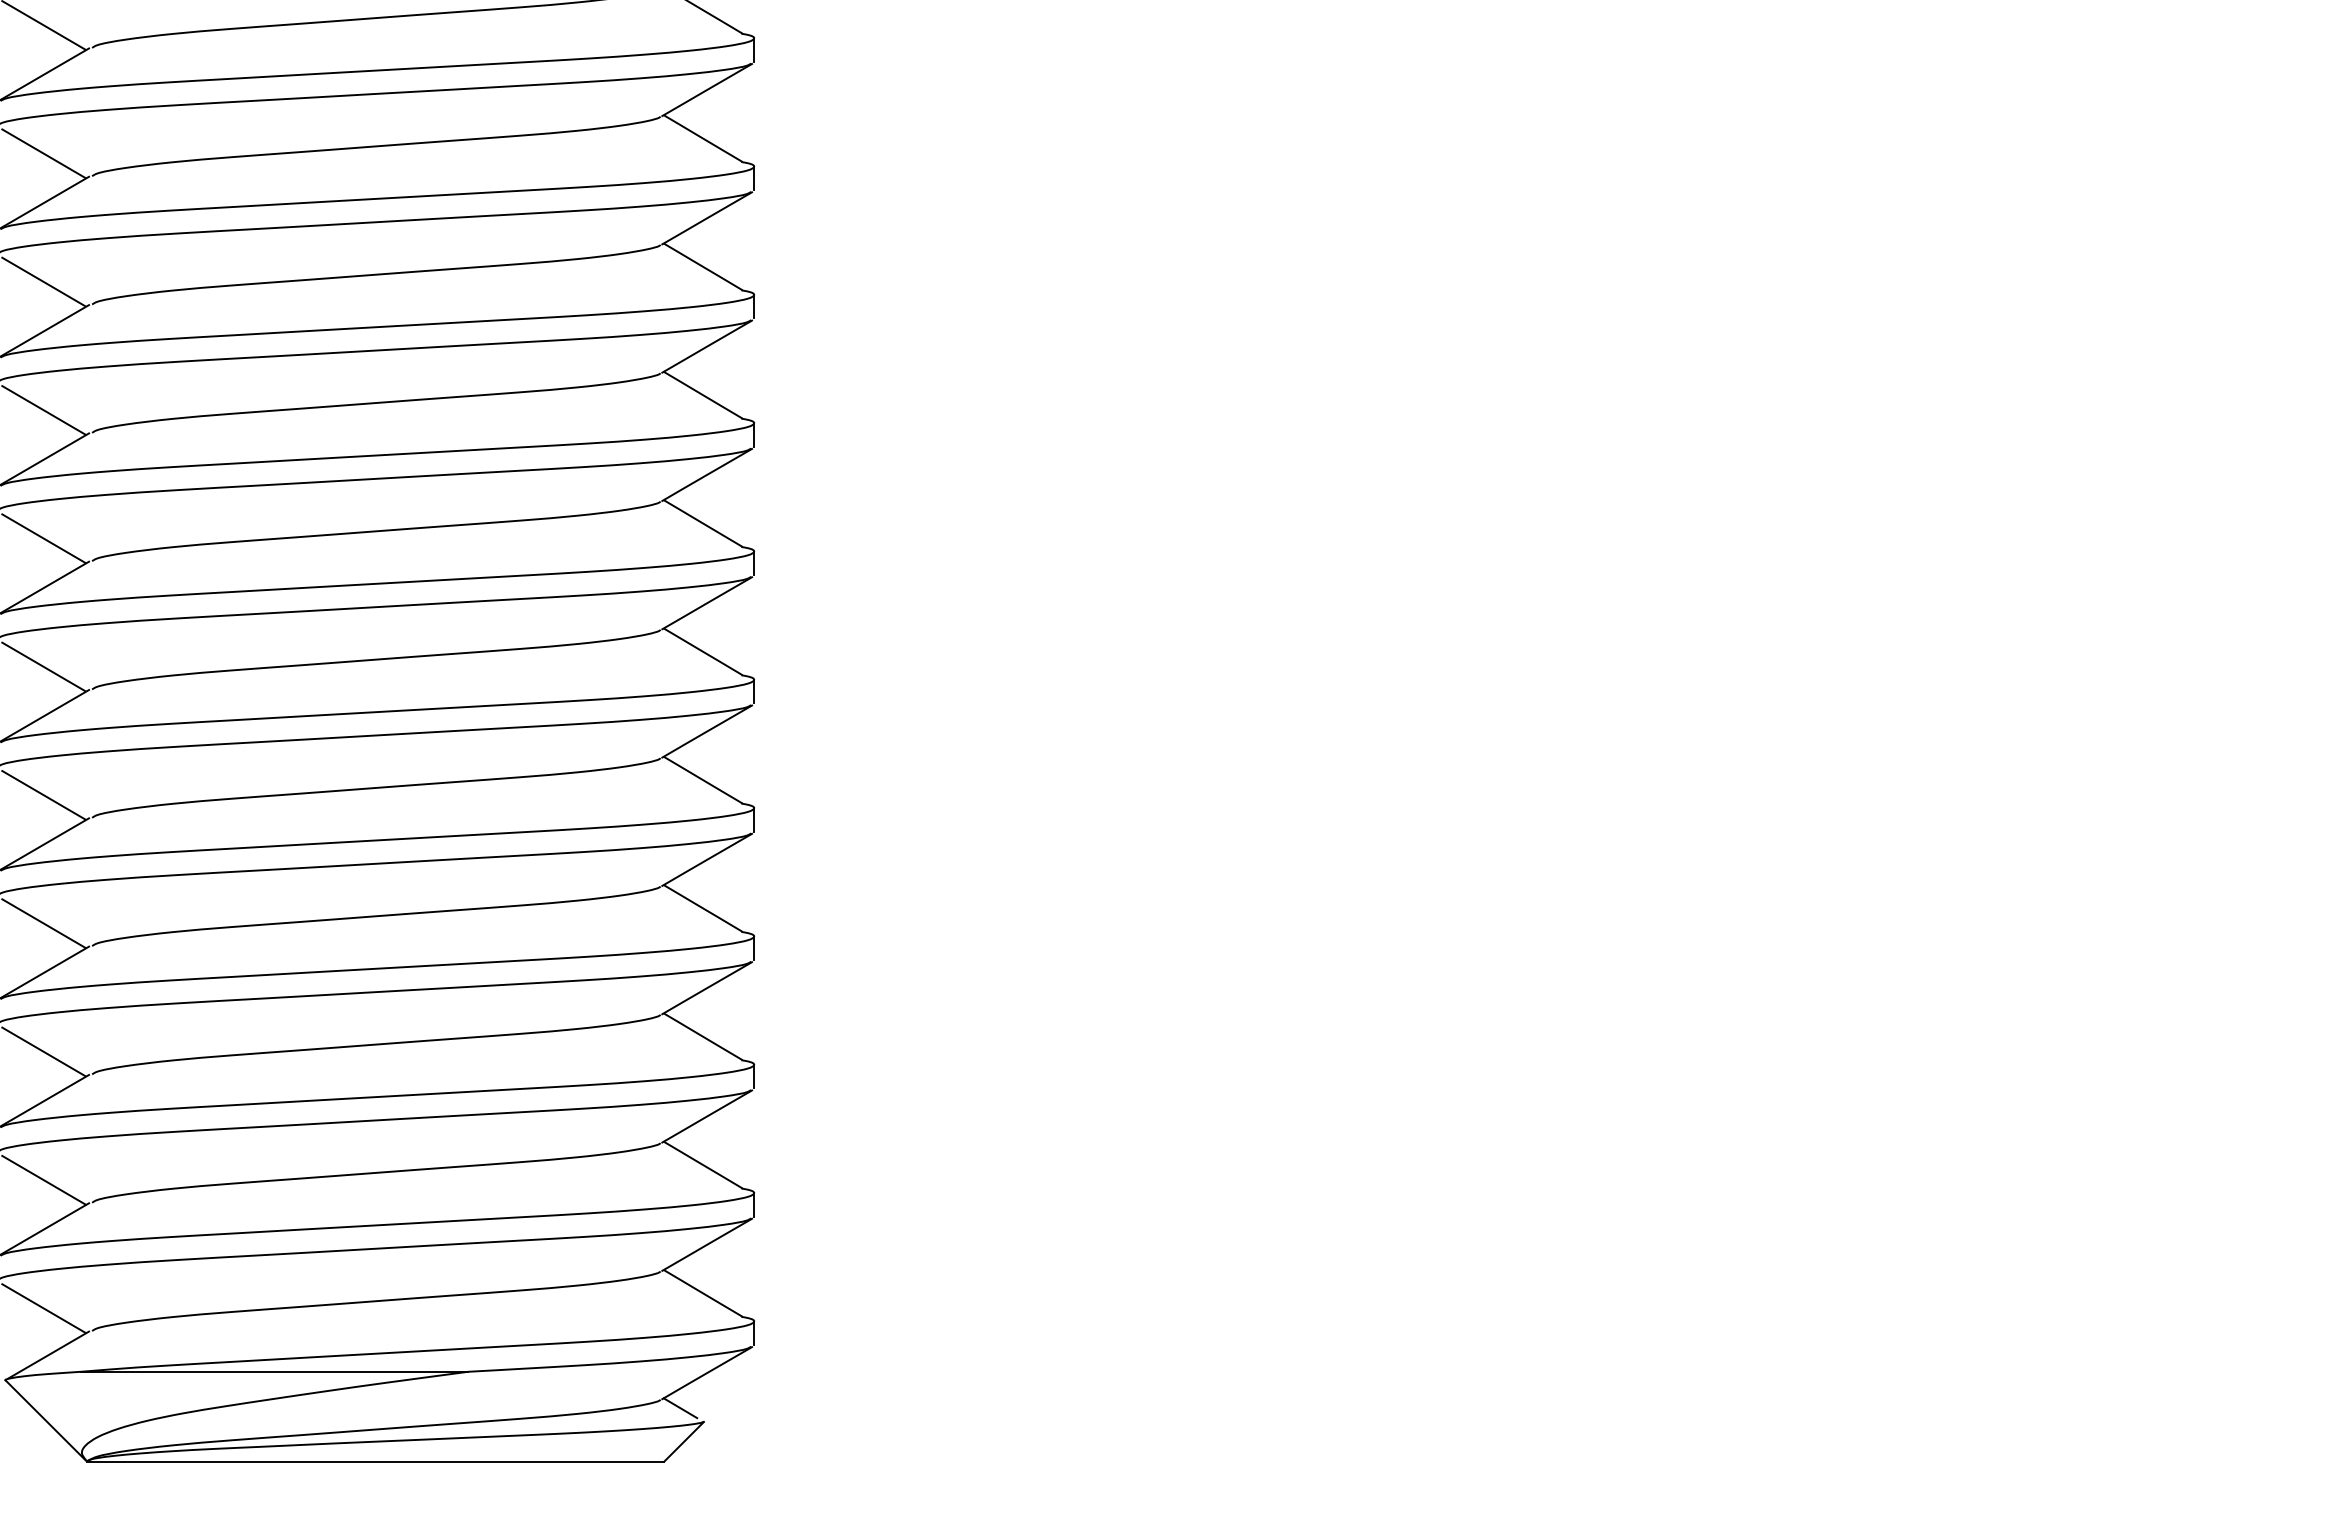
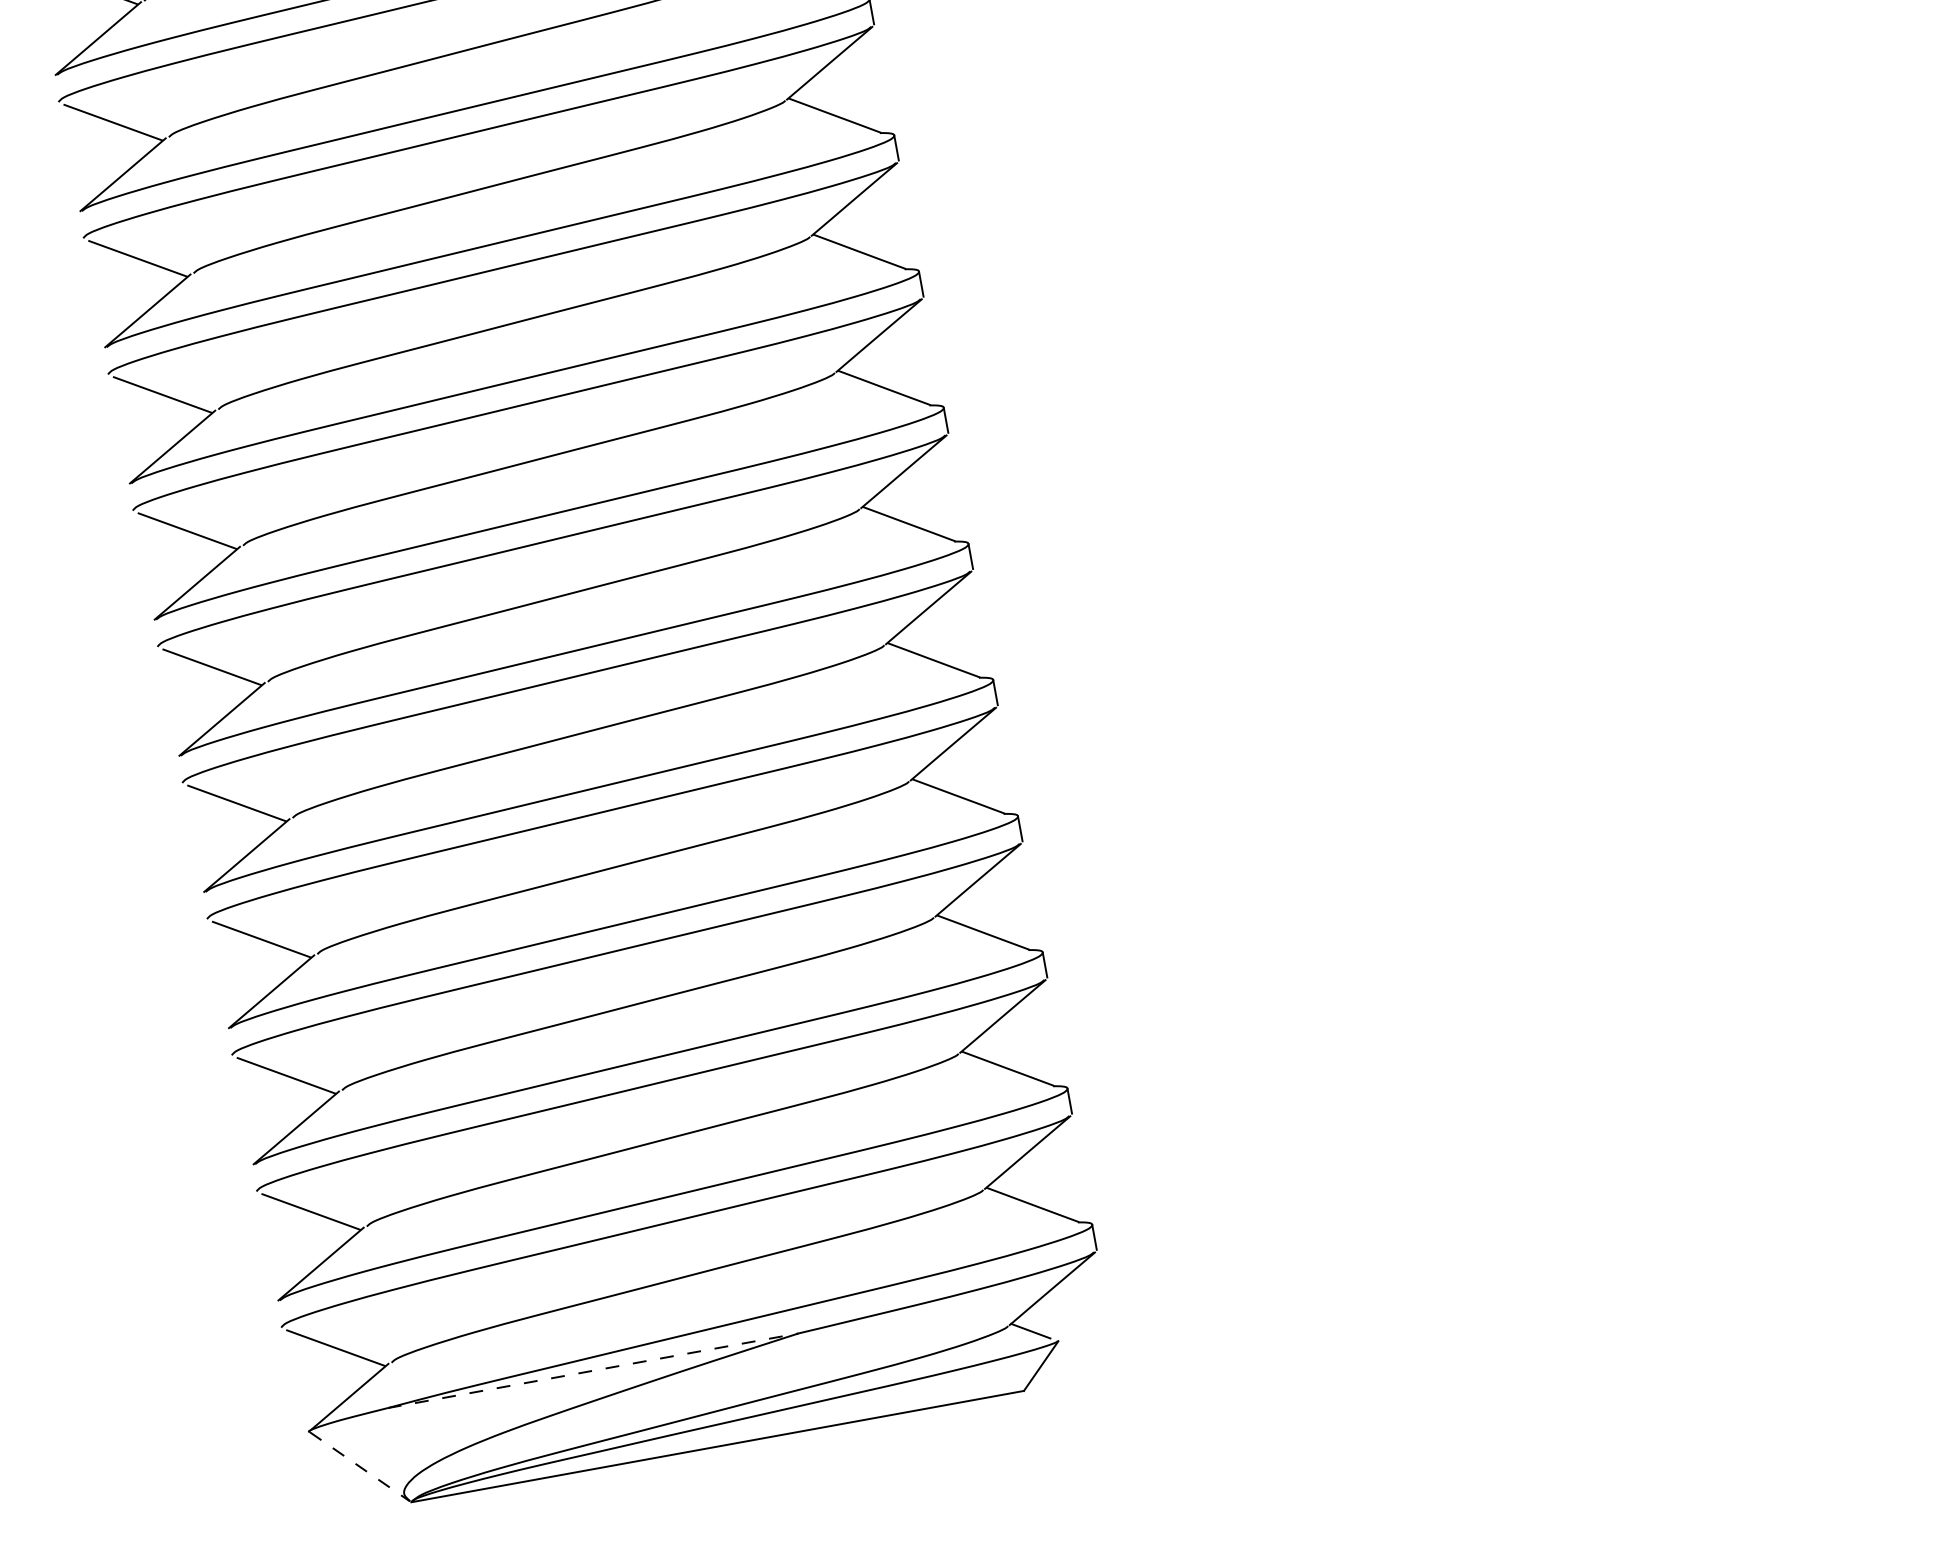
line: (274, 1371) -> (592, 1370), solid -> dashed
line: (46, 1421) -> (360, 1467), solid -> dashed

